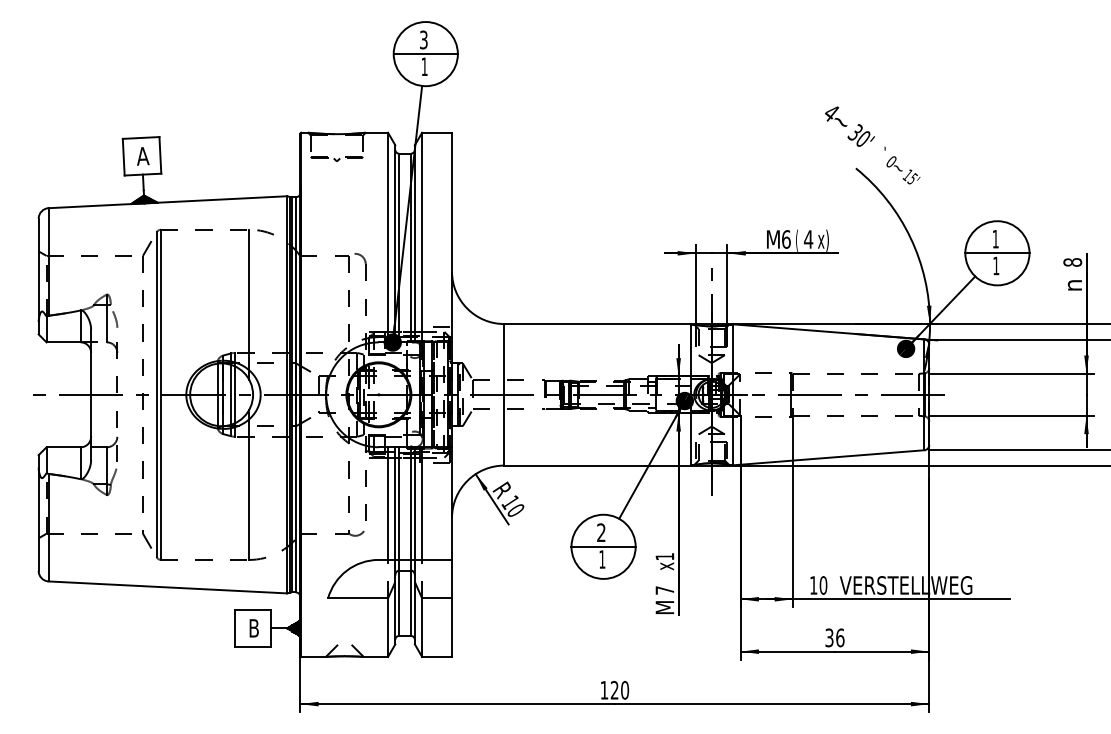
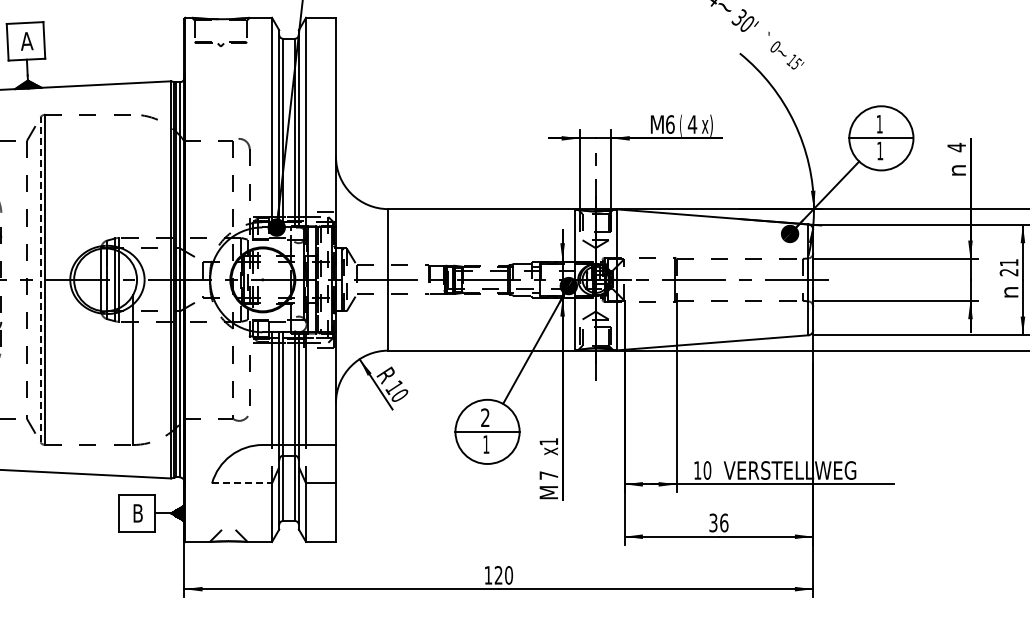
text: (1072, 262) -> (956, 147), 8 -> 4
line: (249, 304) -> (133, 189), removed
line: (156, 394) -> (40, 279), solid -> dashed
line: (358, 598) -> (242, 483), solid -> dashed

